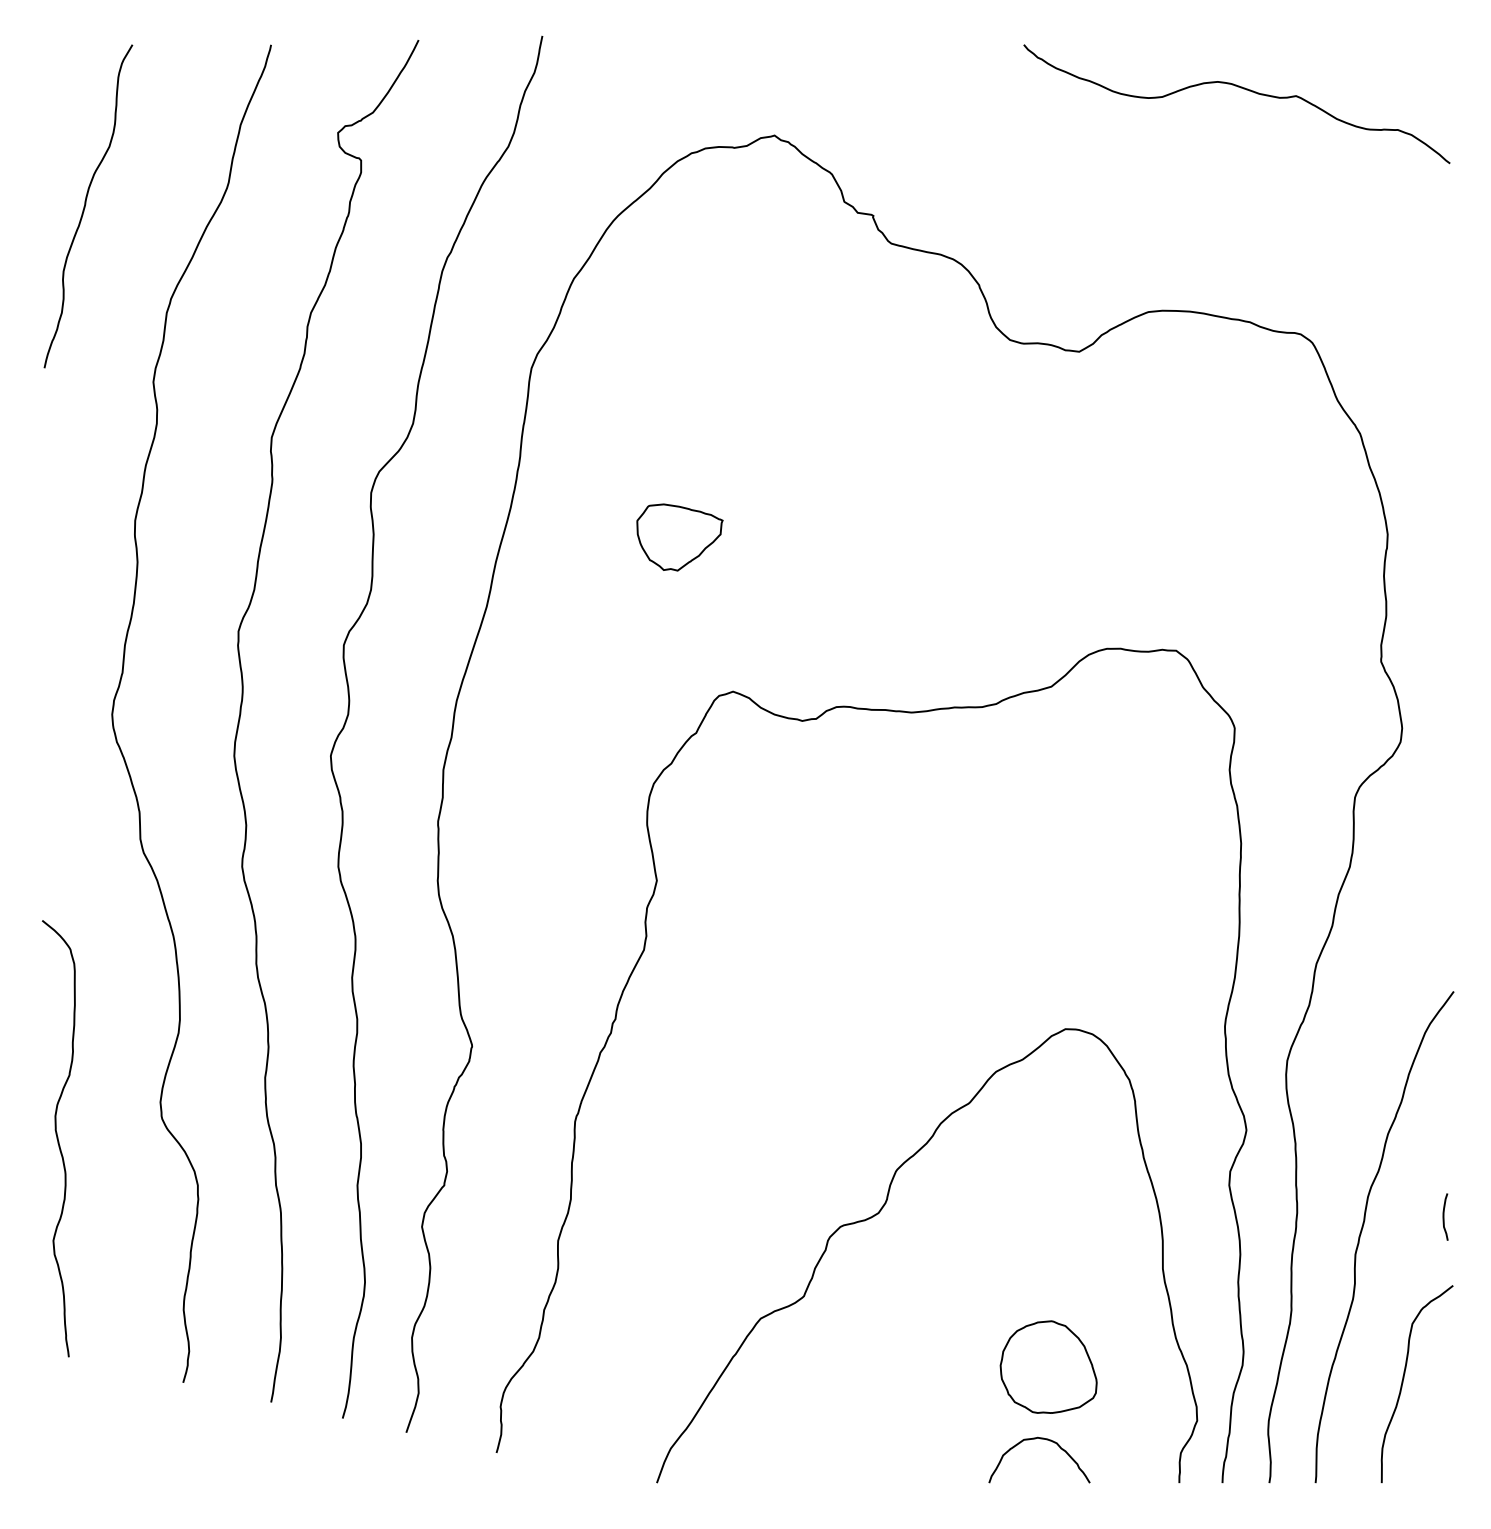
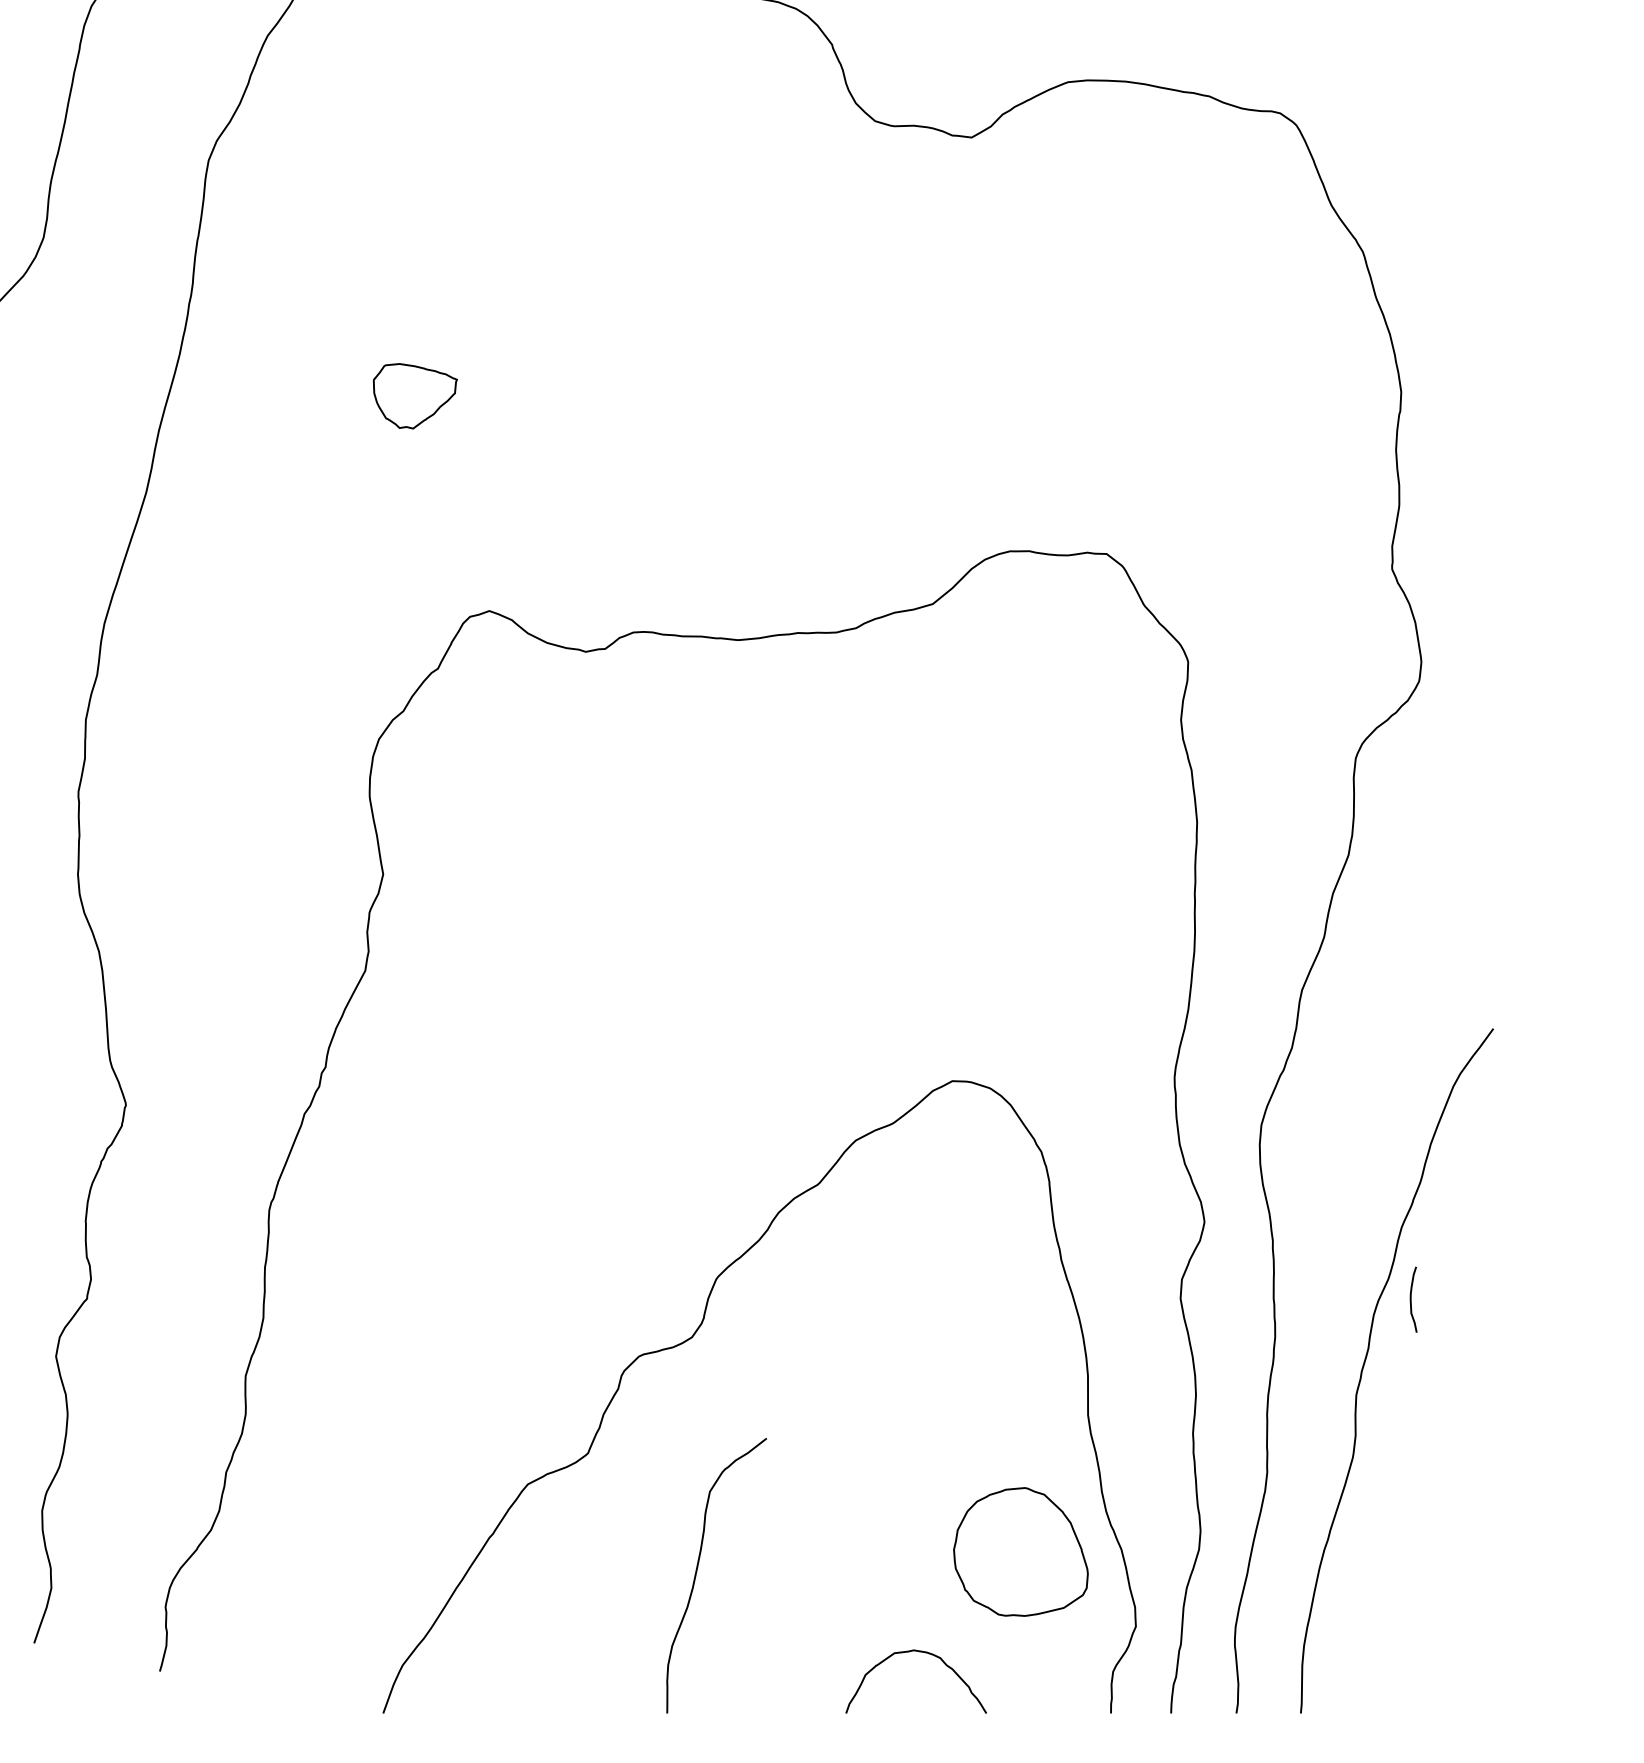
part: (679, 537) -> (414, 396), size x0.7
curve: (1444, 1216) -> (1412, 1298), moved
part: (1048, 1366) -> (1020, 1551), moved
curve: (1403, 1383) -> (697, 1574), moved

